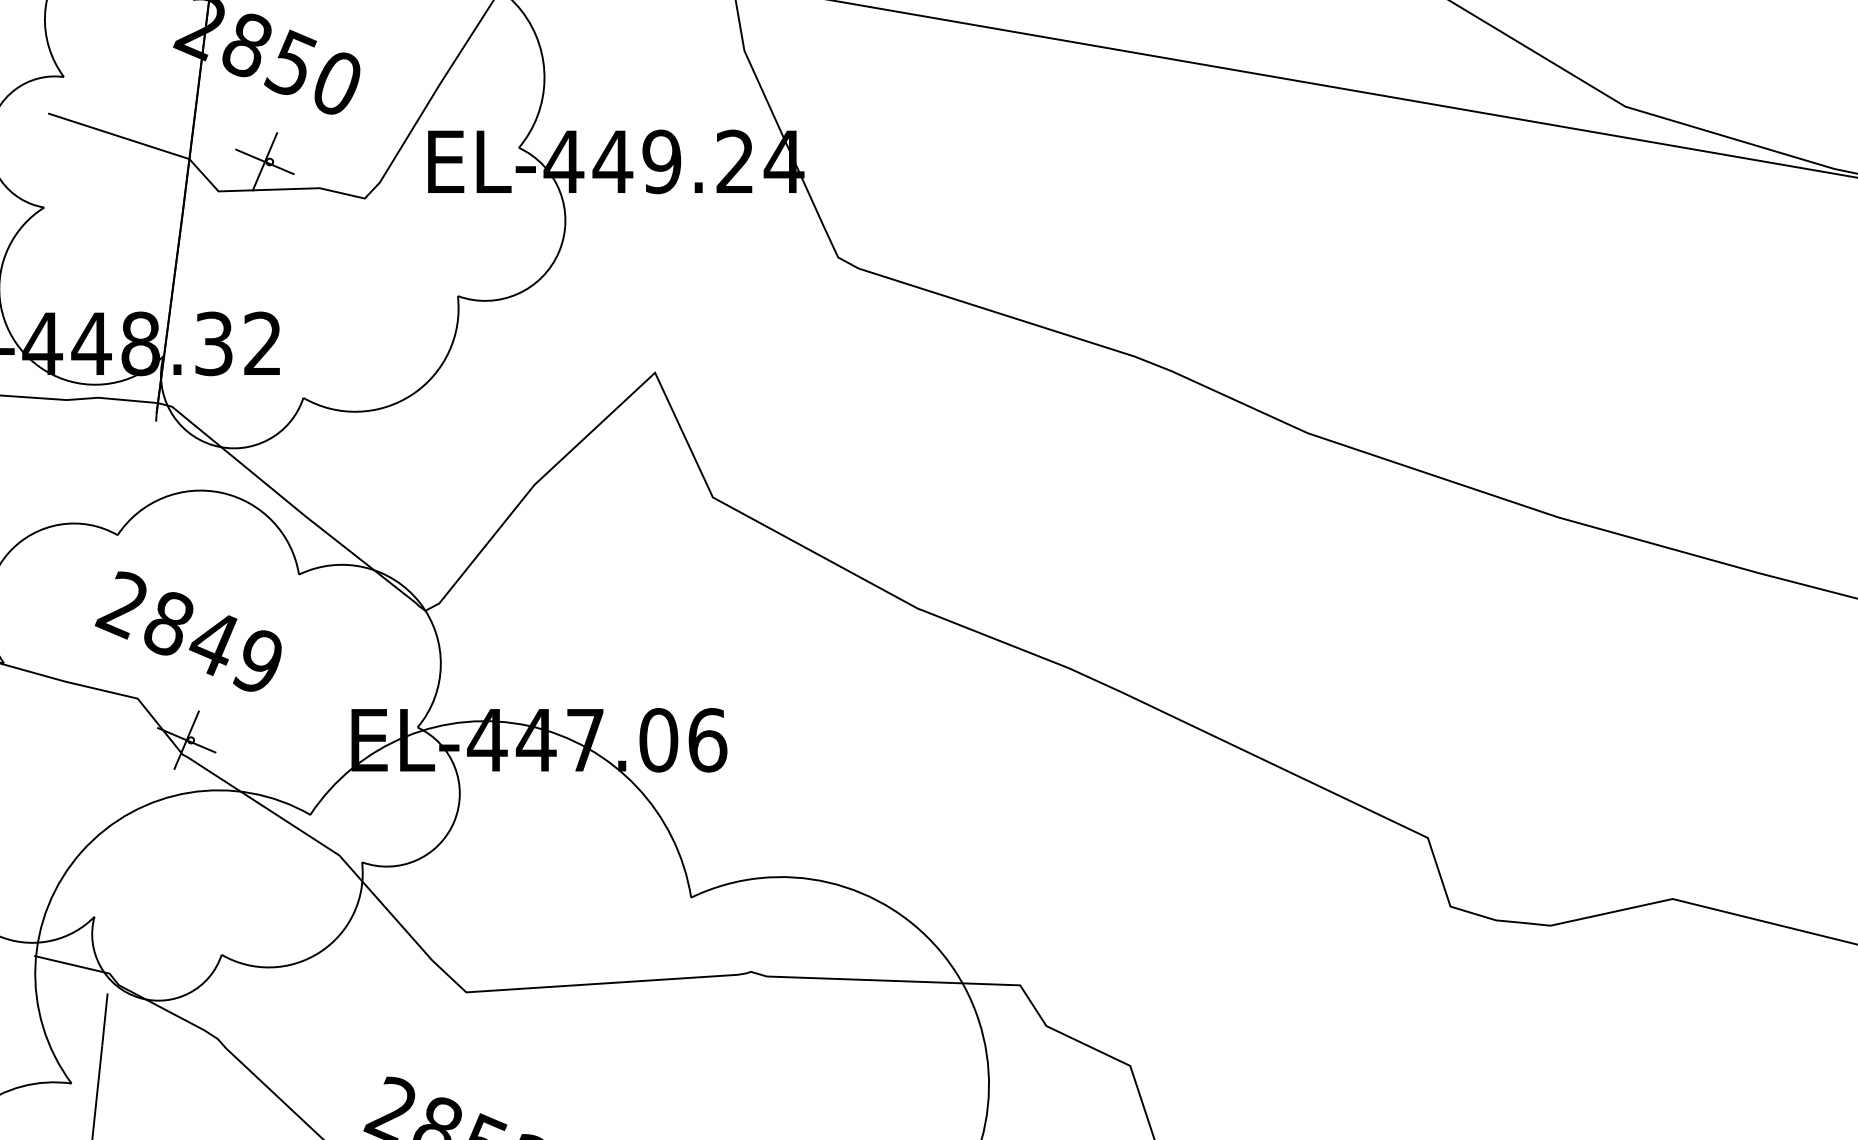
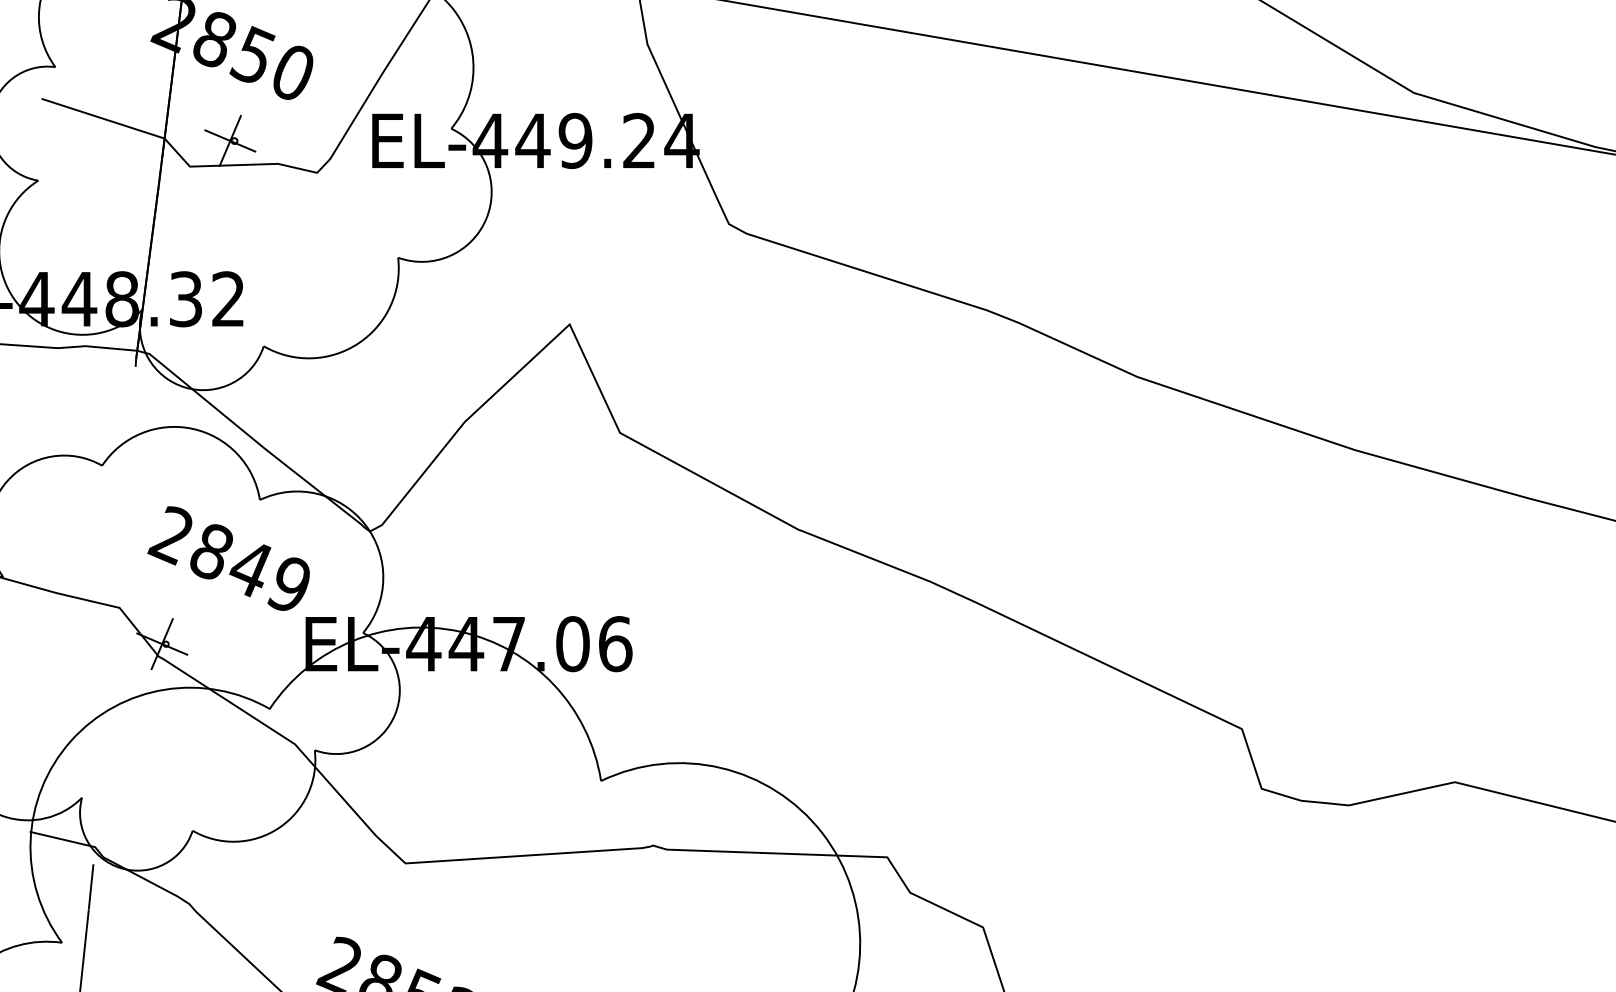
text: (188, 631) -> (228, 558), moved

